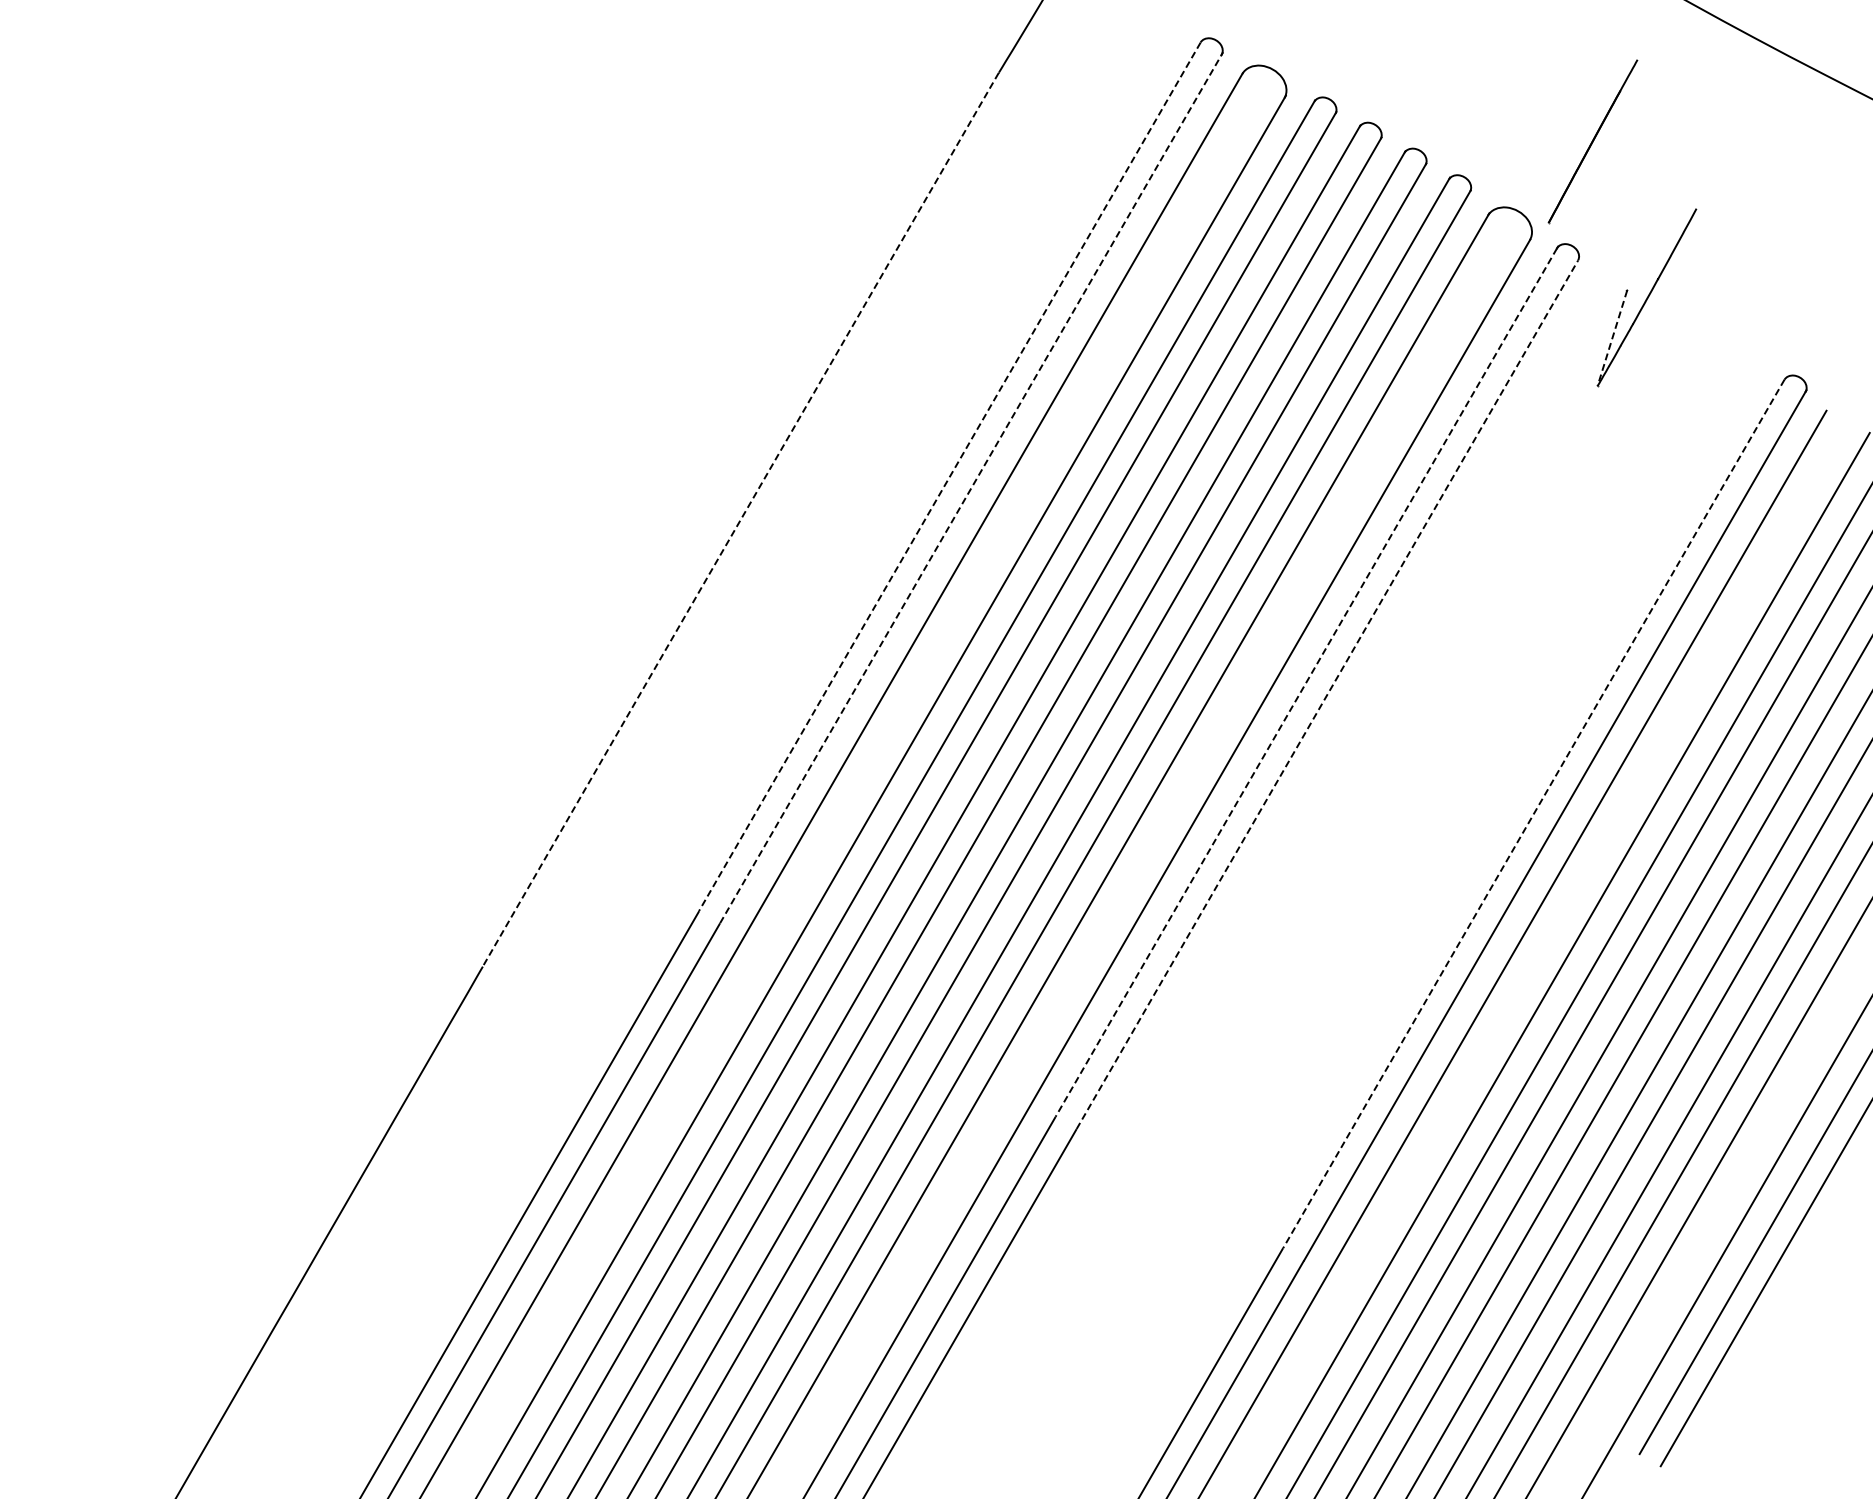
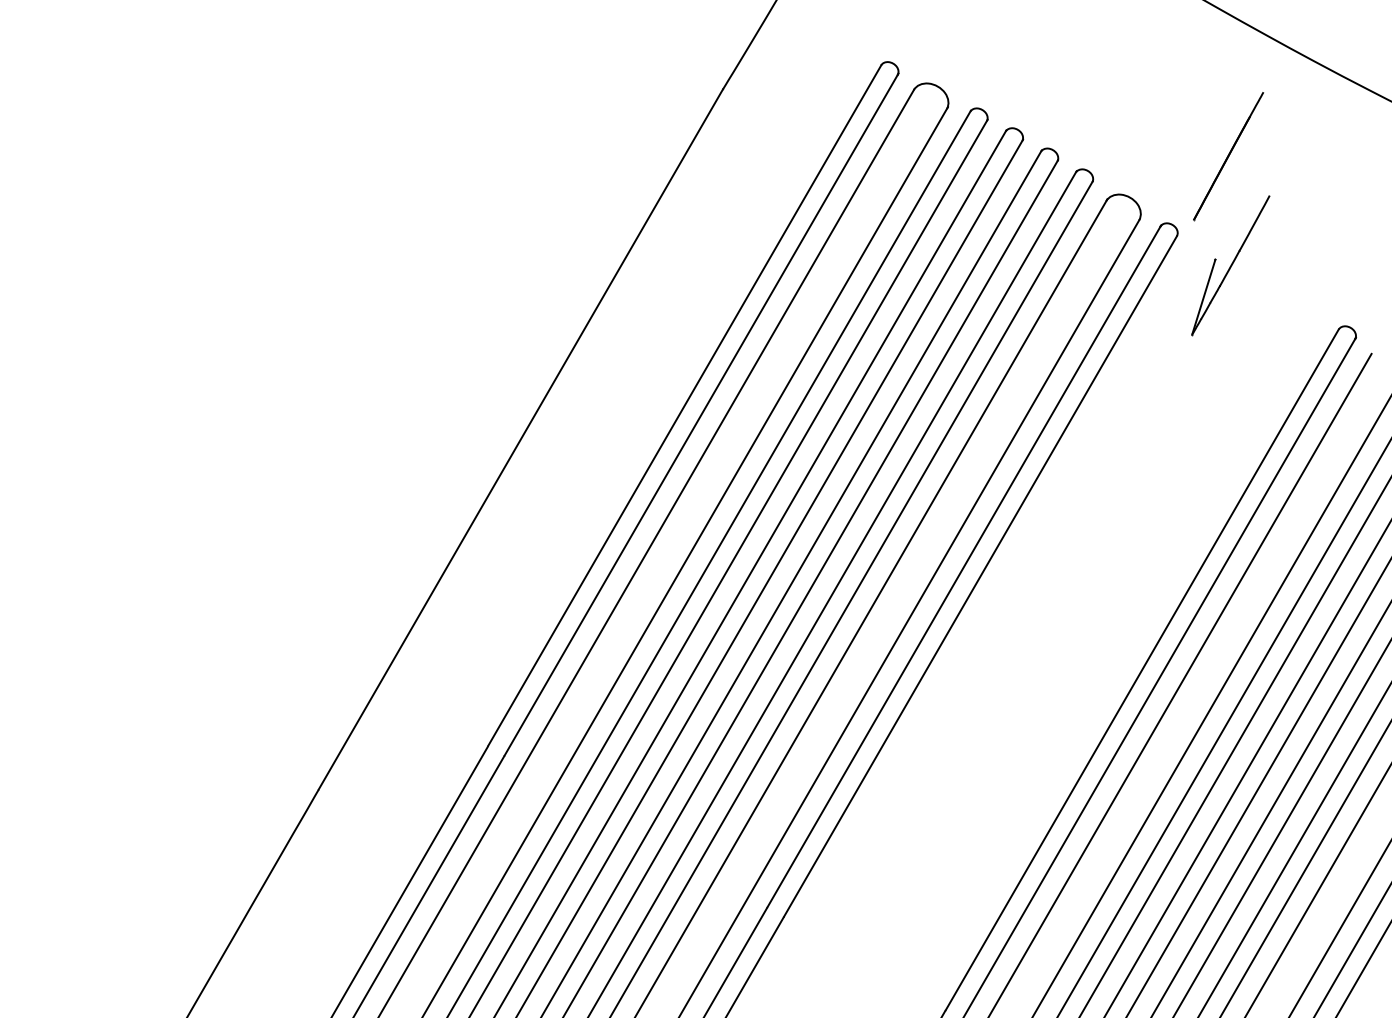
line: (1592, 141) -> (1228, 156), moved
line: (1612, 338) -> (1203, 297), dashed -> solid
line: (949, 477) -> (684, 406), dashed -> solid
line: (971, 488) -> (701, 414), dashed -> solid
line: (740, 519) -> (520, 439), dashed -> solid
line: (1306, 683) -> (964, 567), dashed -> solid
line: (1327, 694) -> (980, 576), dashed -> solid
line: (1533, 814) -> (1142, 670), dashed -> solid

